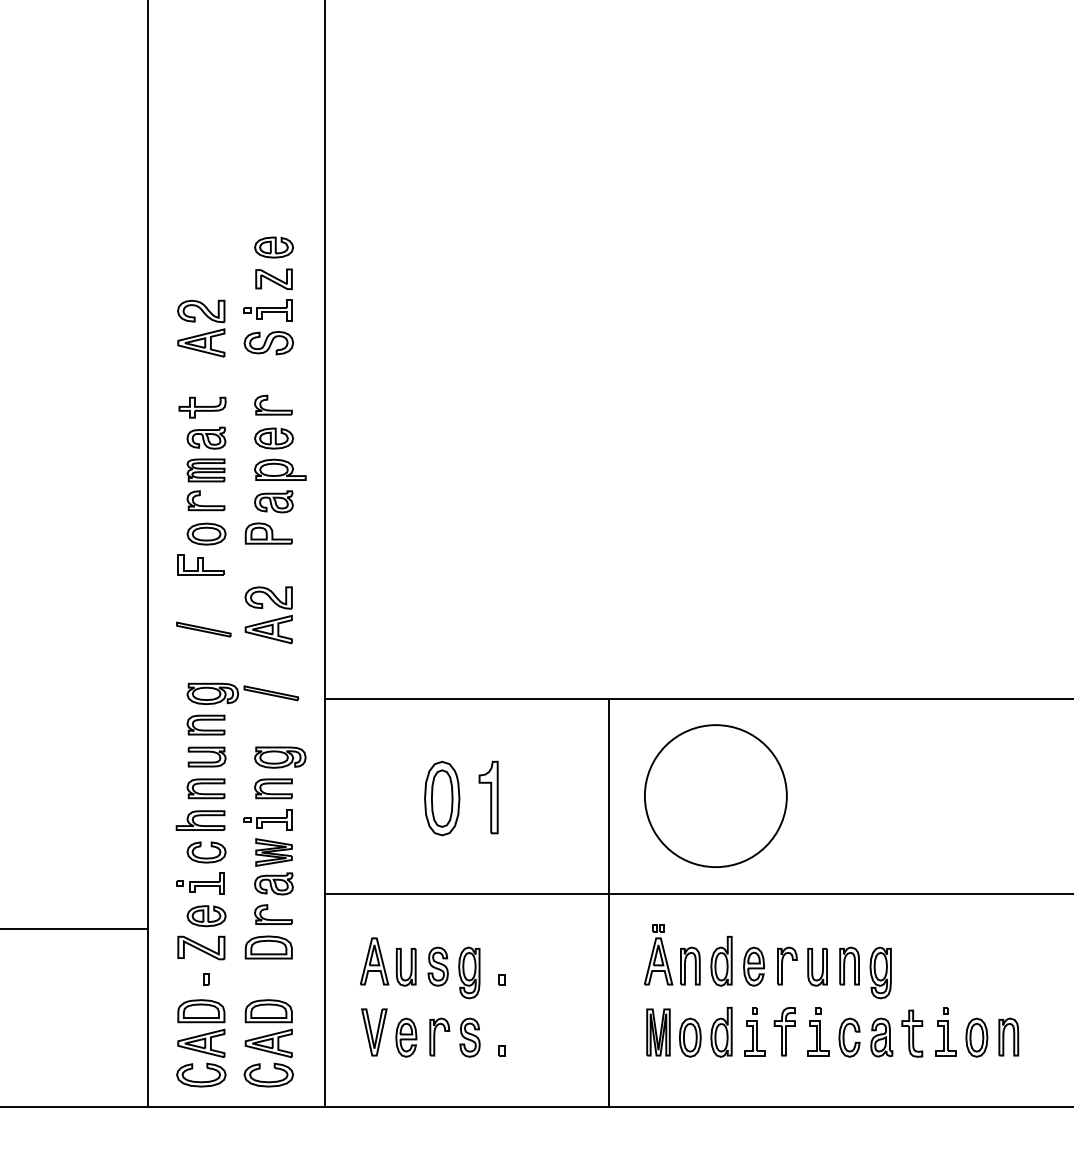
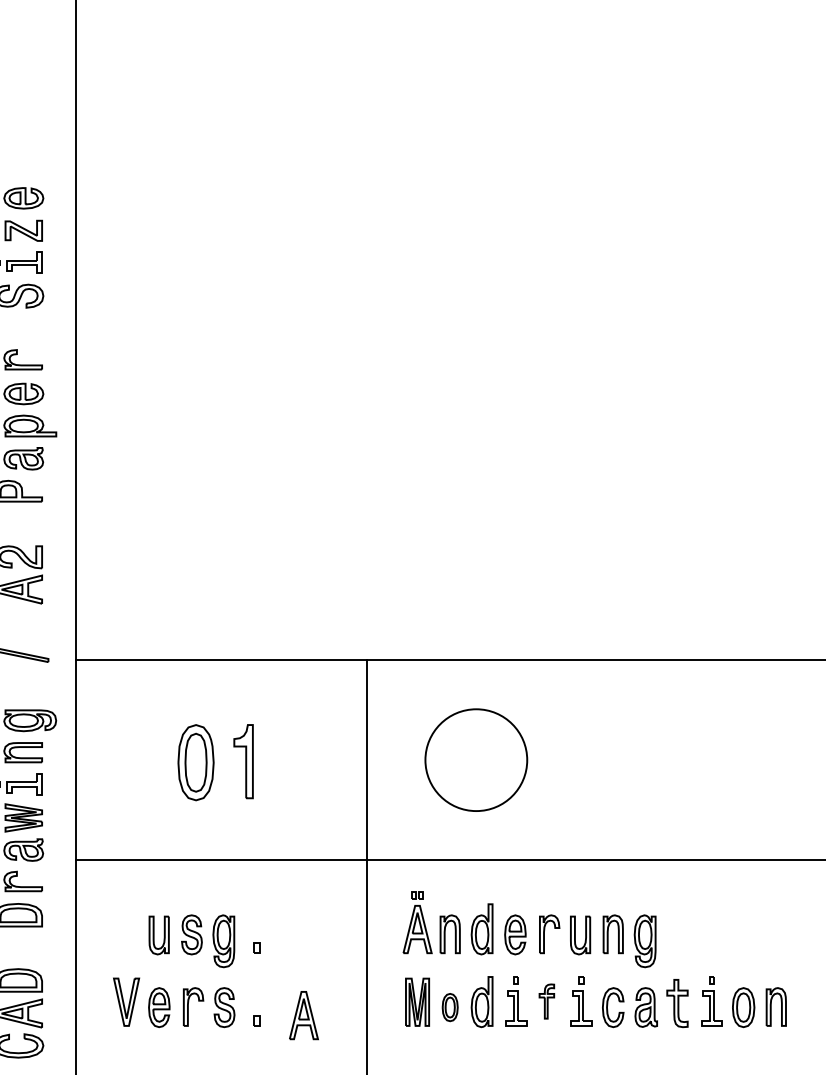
circle: (715, 796) -> (475, 760), size x0.7
part: (374, 961) -> (303, 1015), moved
part: (784, 1031) -> (546, 1001), size x0.7
part: (690, 1037) -> (450, 1007), size x0.7

